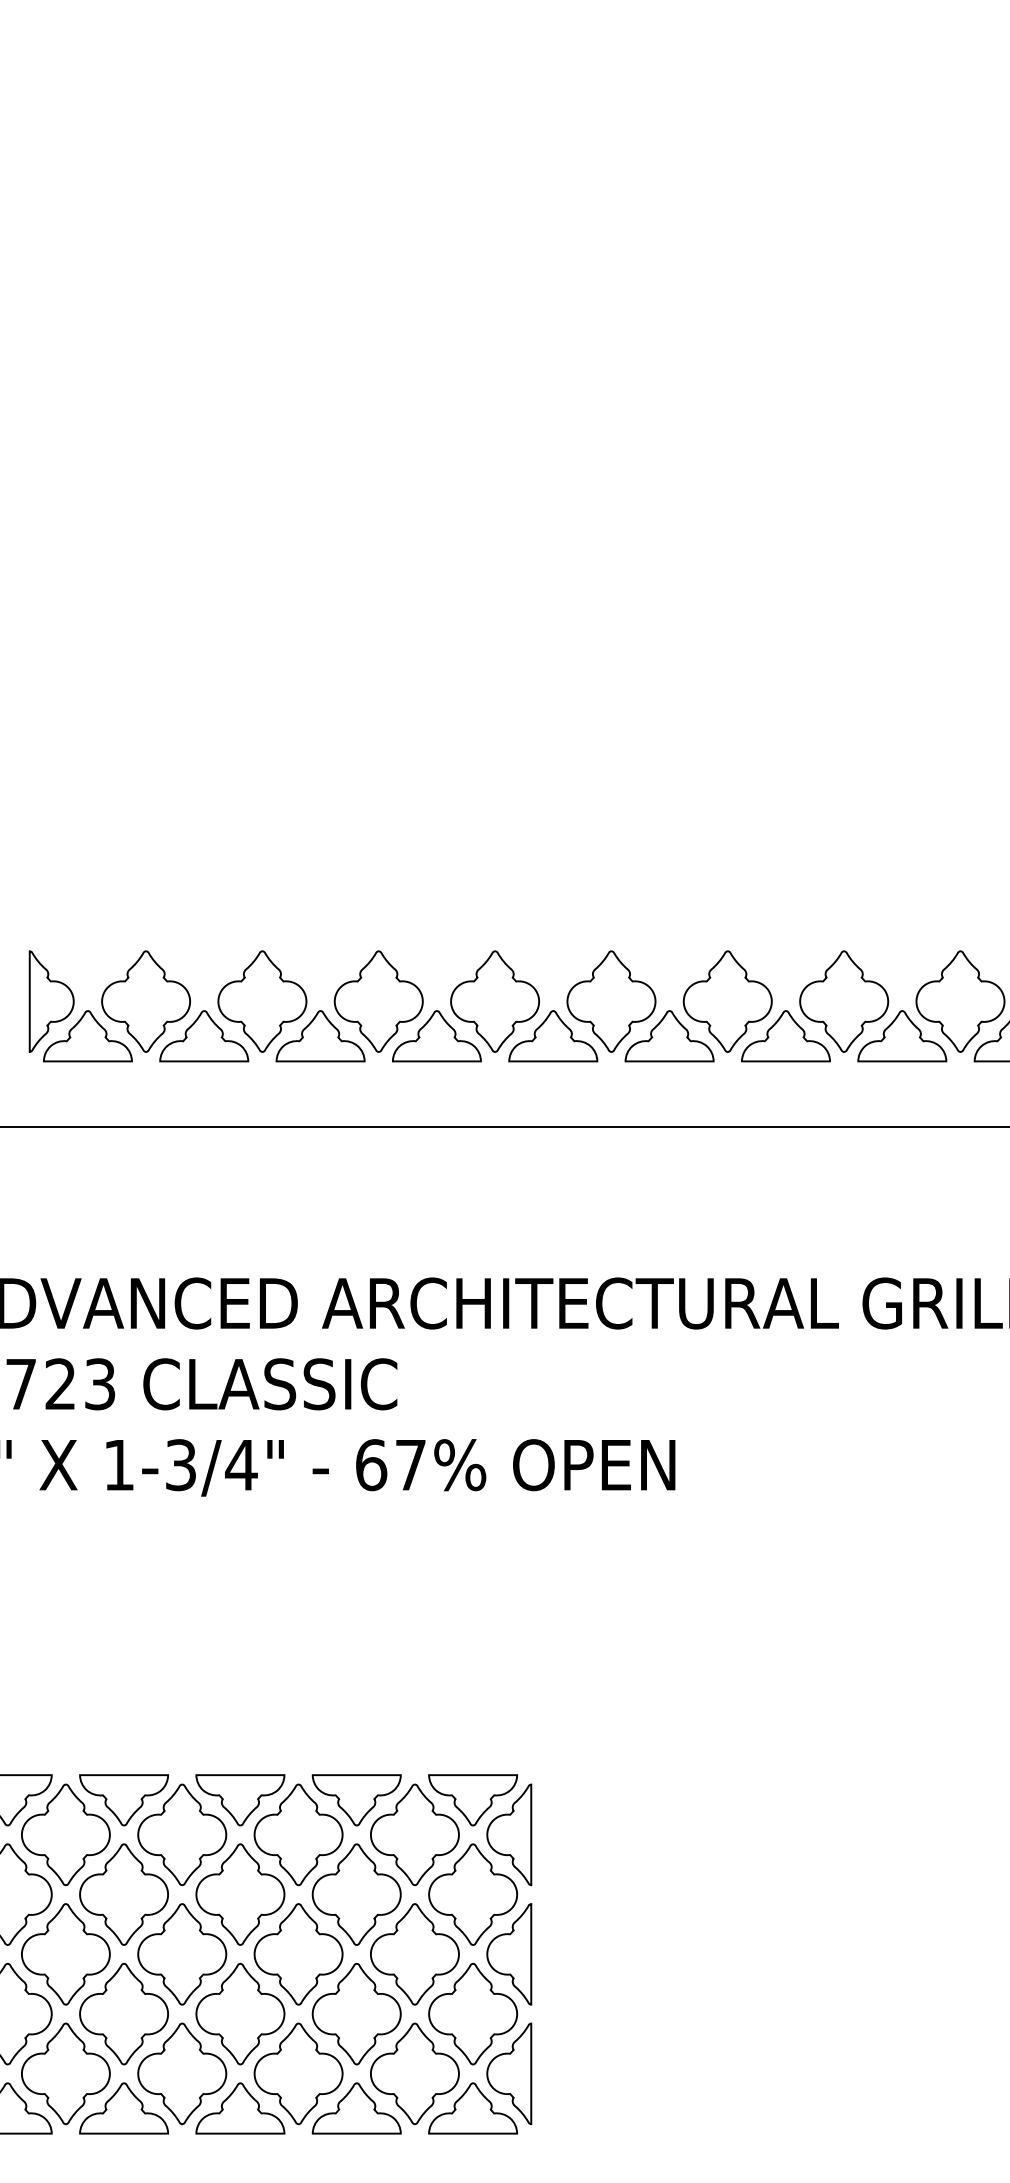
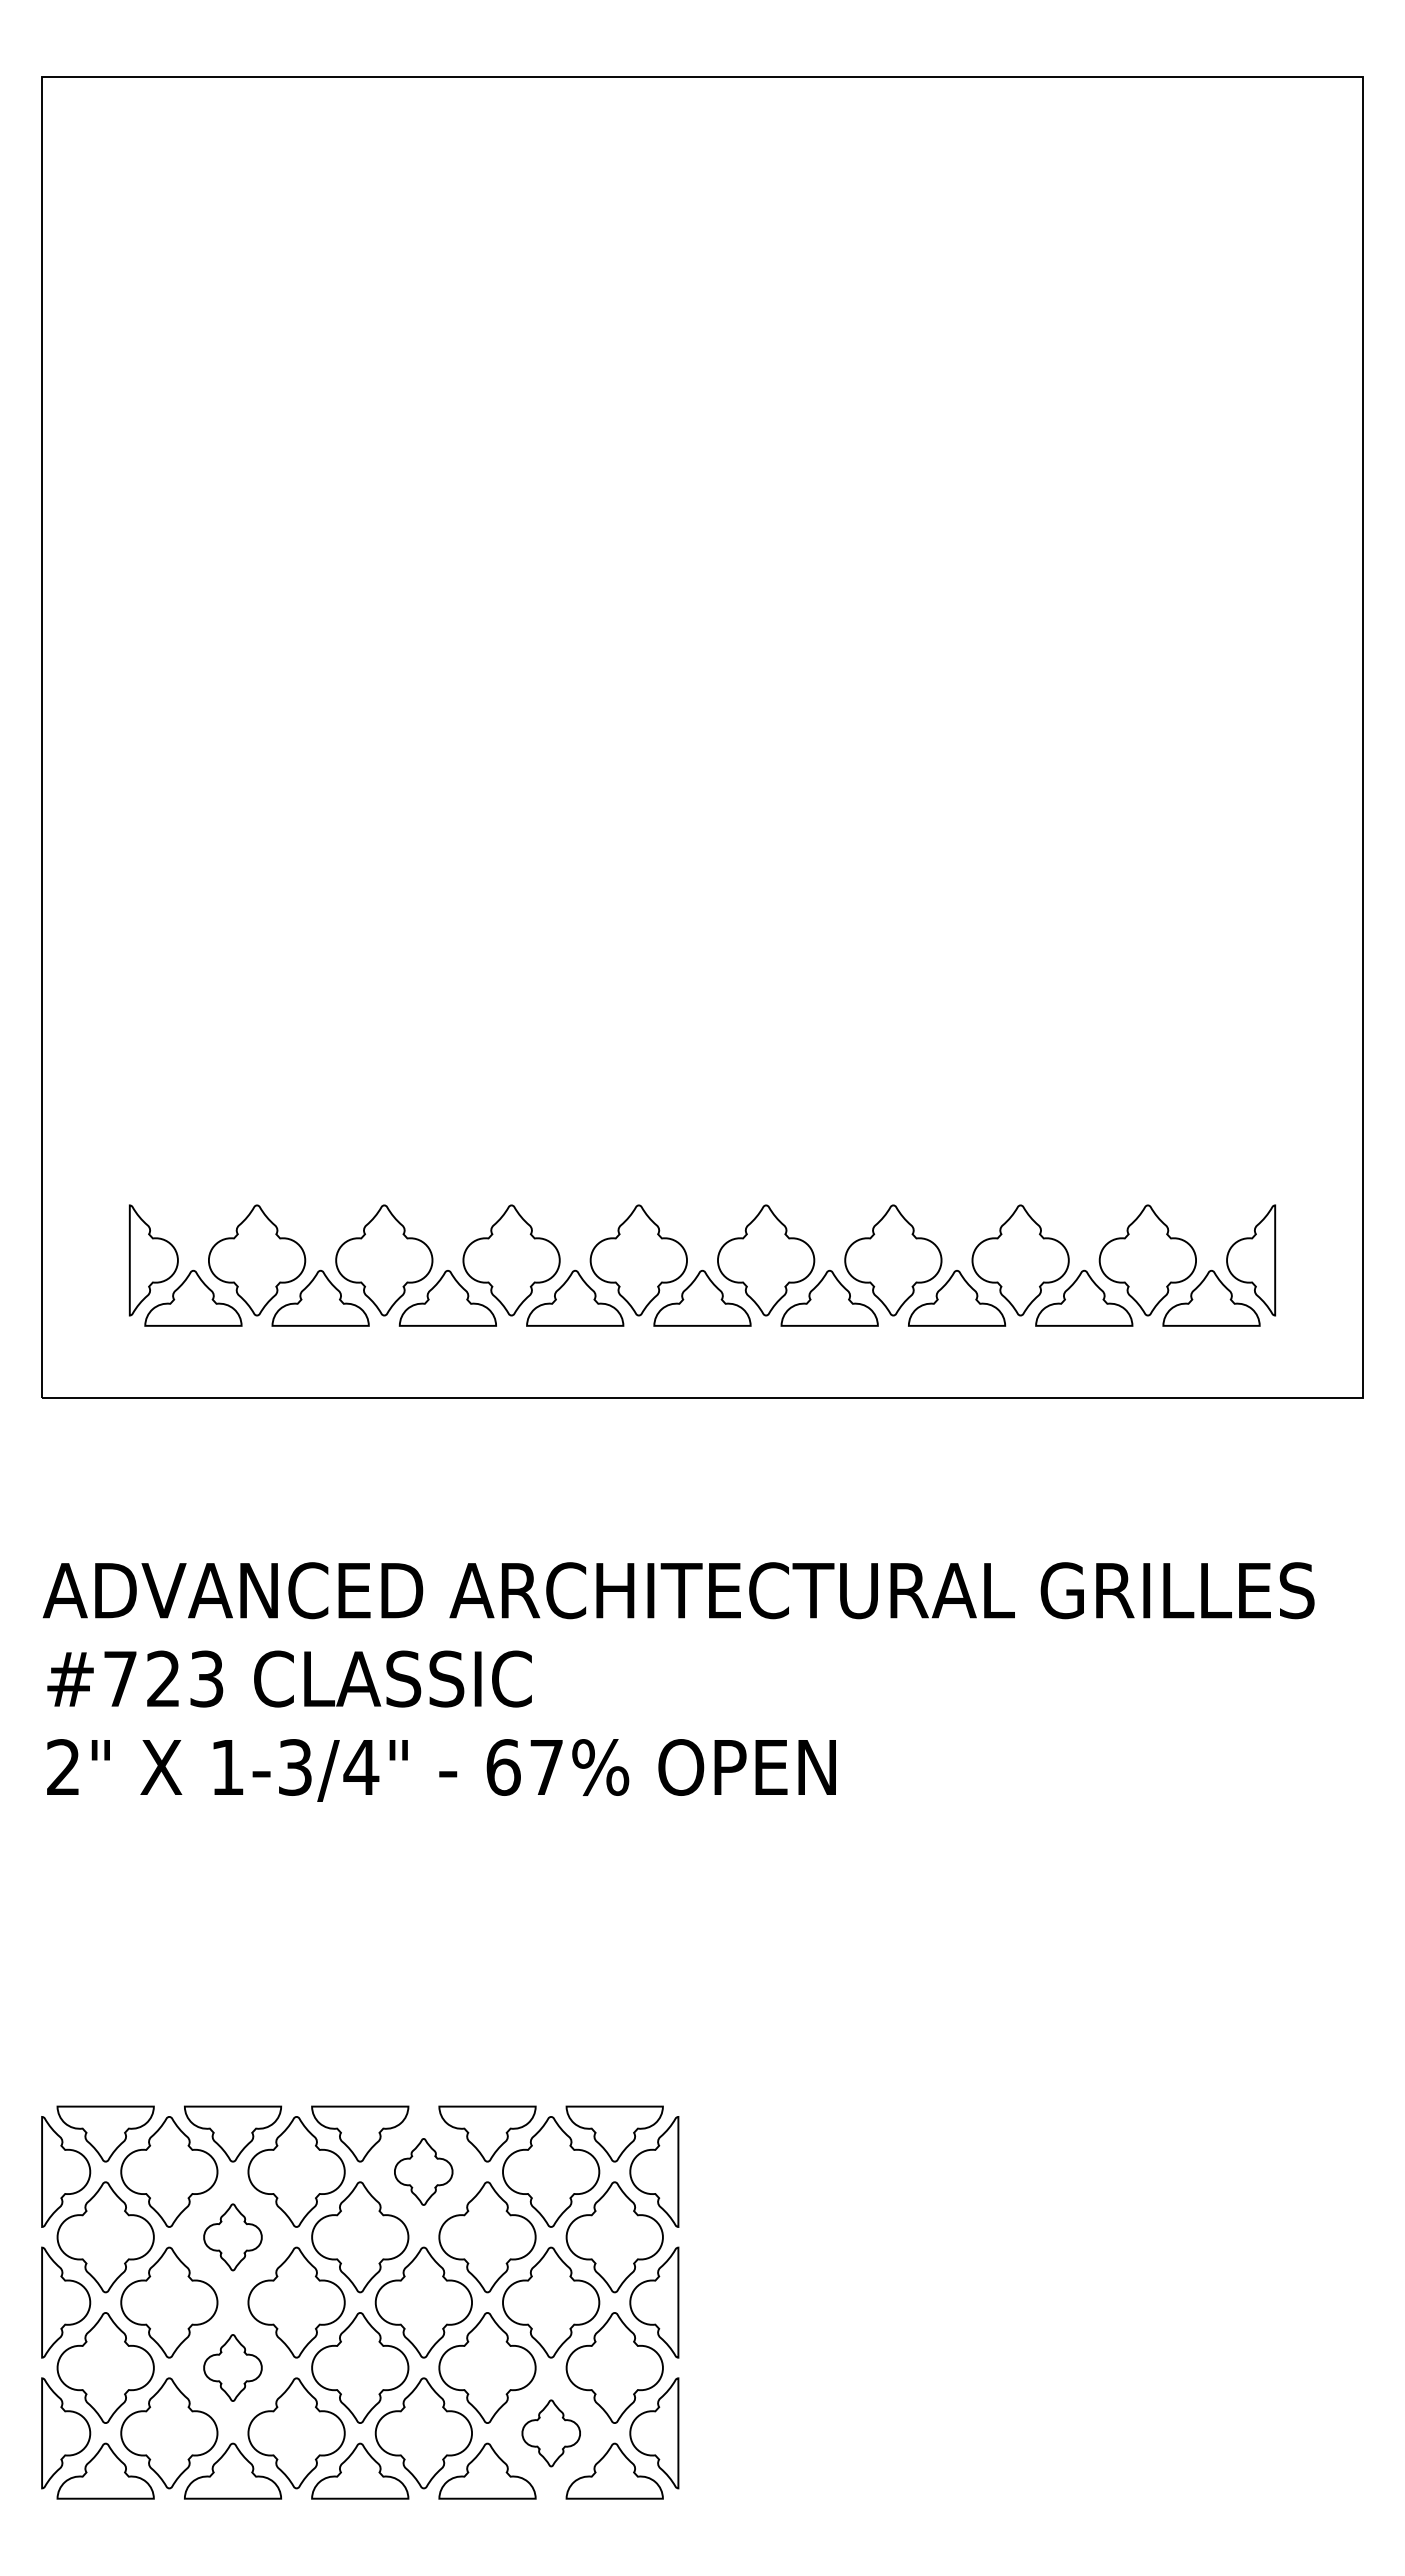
part: (298, 1834) -> (423, 2171), size x0.6
part: (123, 1894) -> (232, 2237), size x0.6
part: (123, 2013) -> (232, 2367), size x0.6
part: (415, 2074) -> (551, 2433), size x0.6

